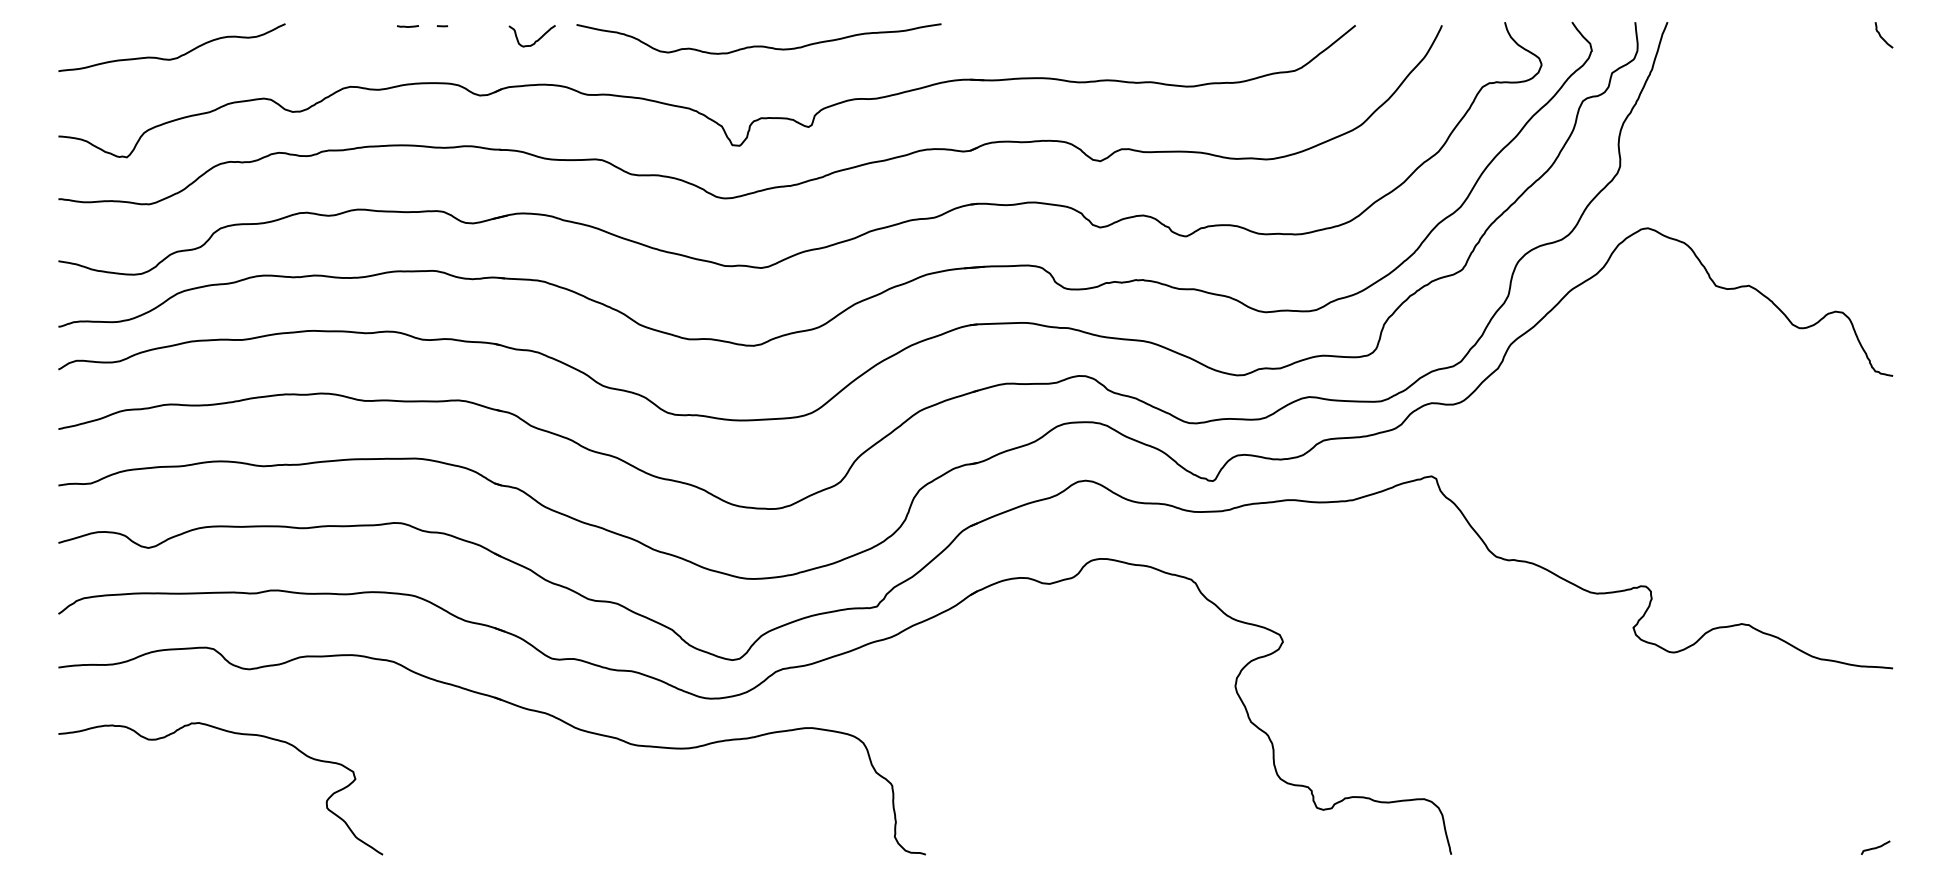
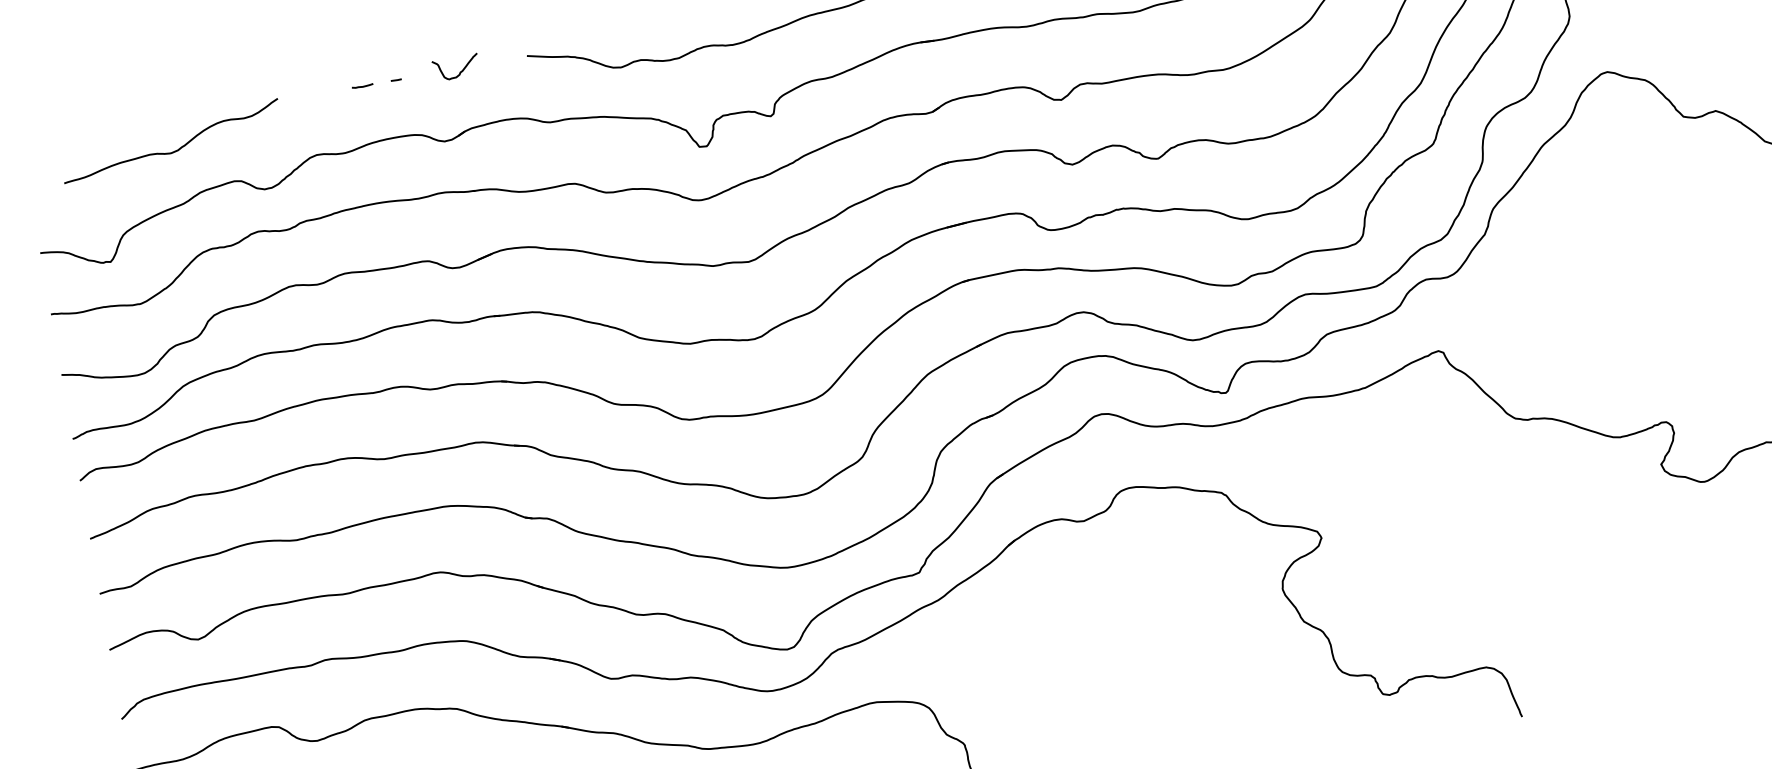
curve: (535, 40) -> (460, 71), moved
curve: (174, 57) -> (175, 150), moved

